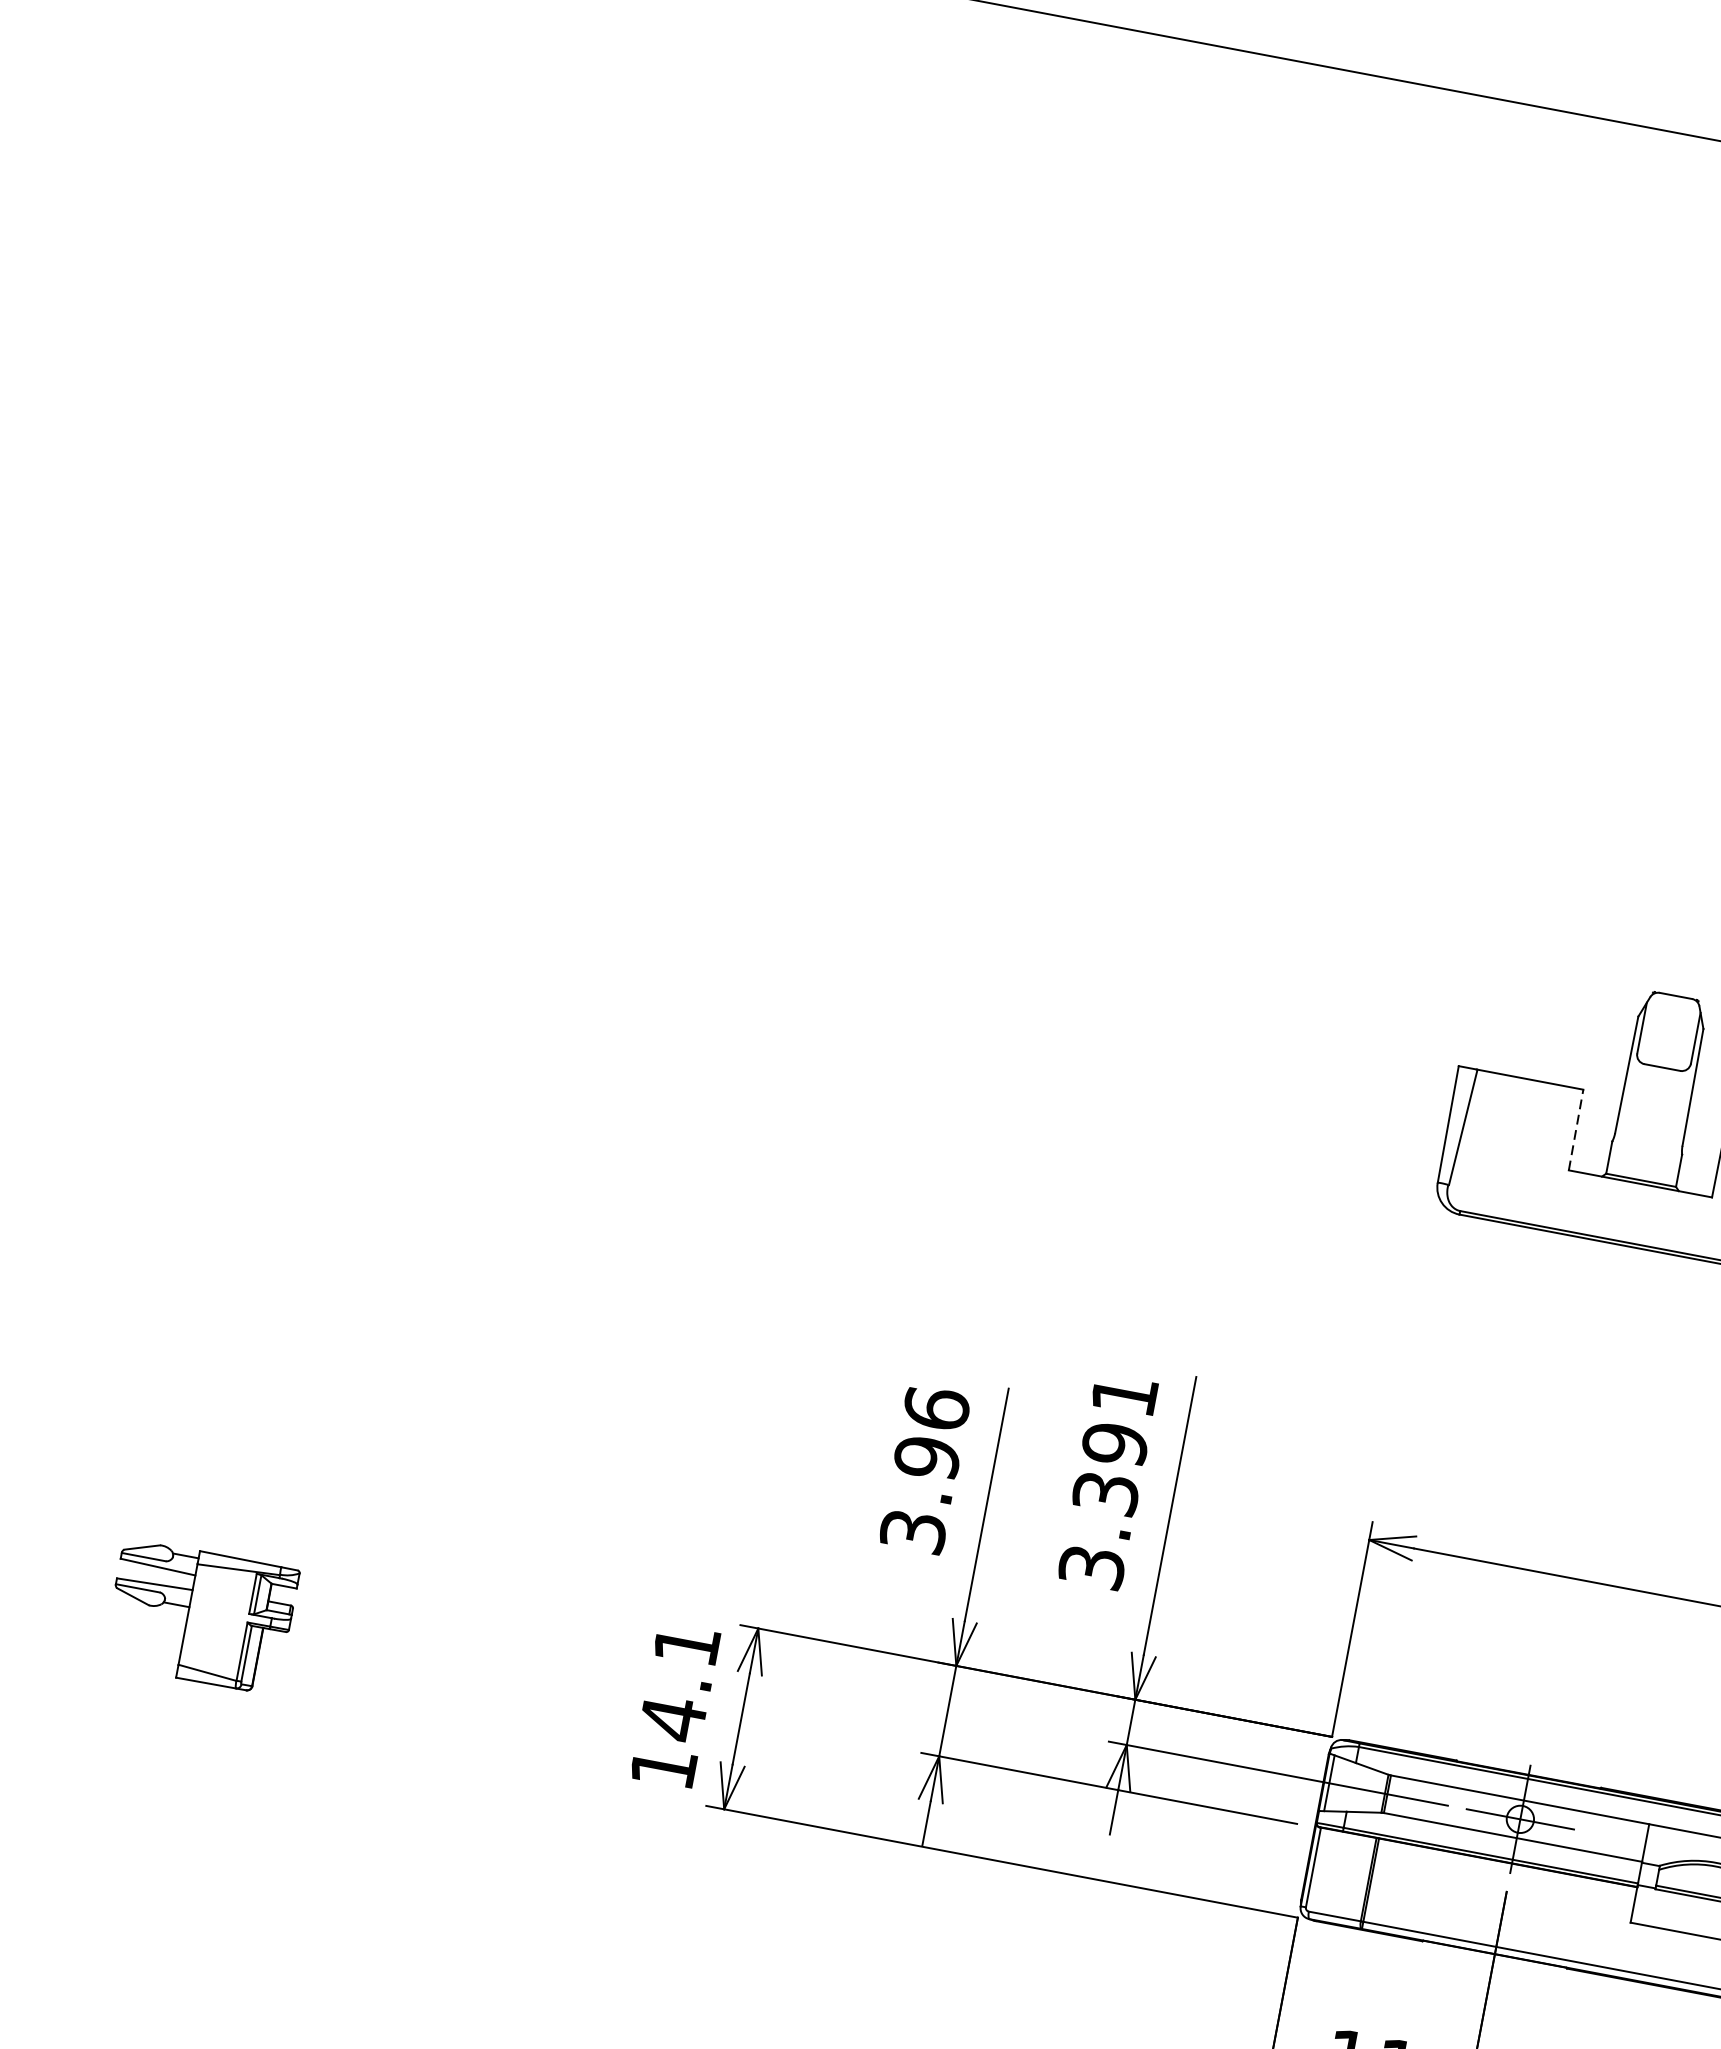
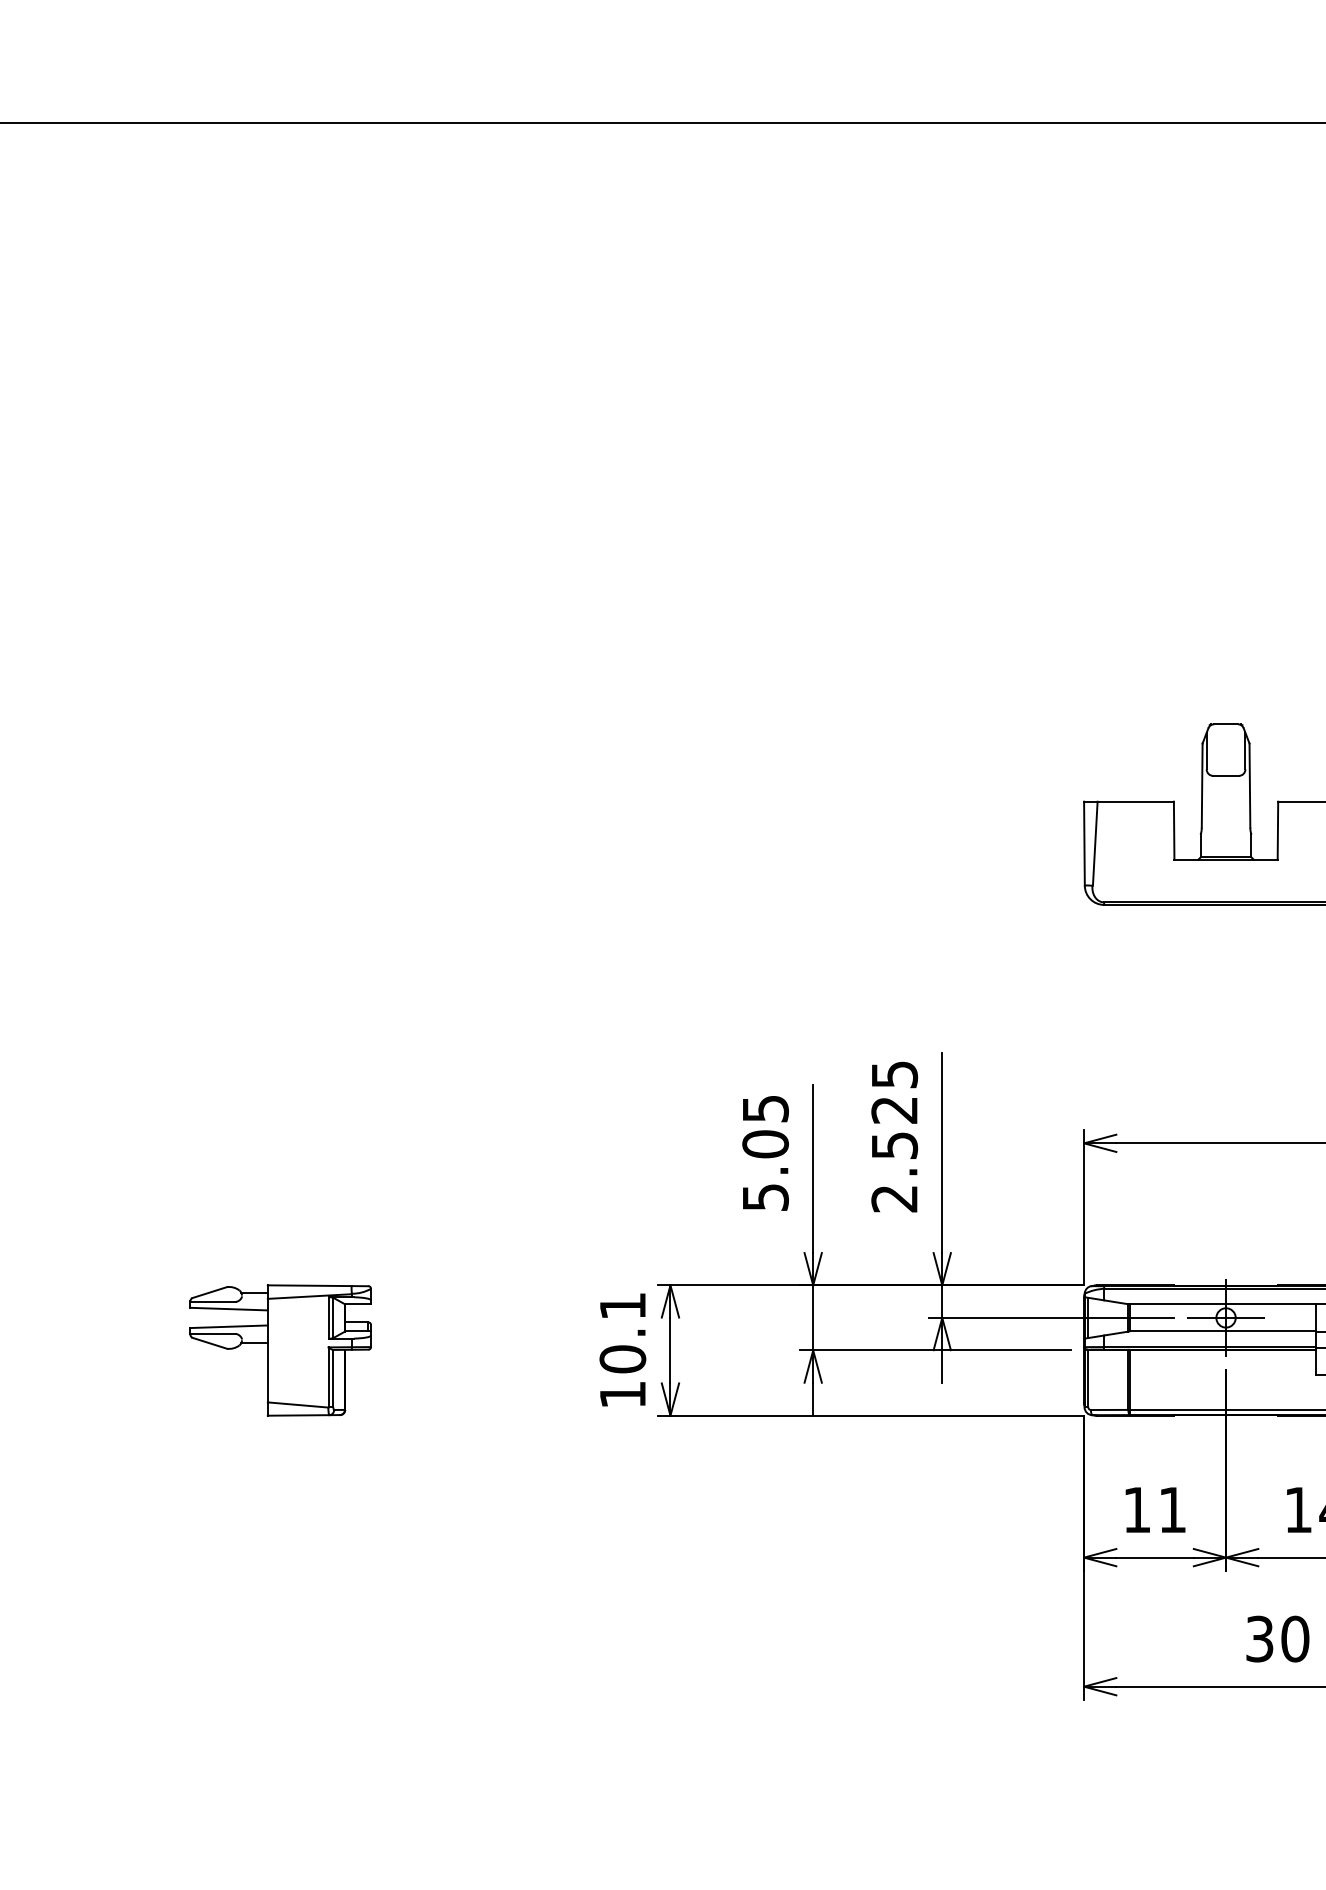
line: (1576, 1129) -> (1174, 830), dashed -> solid
text: (924, 1469) -> (765, 1152), 3.96 -> 5.05
text: (1108, 1480) -> (894, 1136), 3.391 -> 2.525
part: (200, 1616) -> (280, 1350), size x1.43
text: (672, 1718) -> (622, 1359), 14.1 -> 10.1

